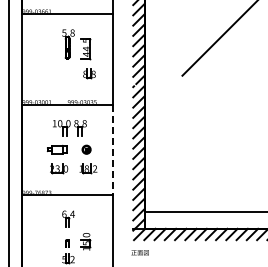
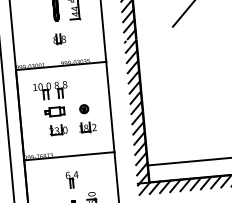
part: (89, 73) -> (59, 38), moved
part: (69, 128) -> (50, 90), moved
line: (112, 150) -> (110, 107), dashed -> solid

